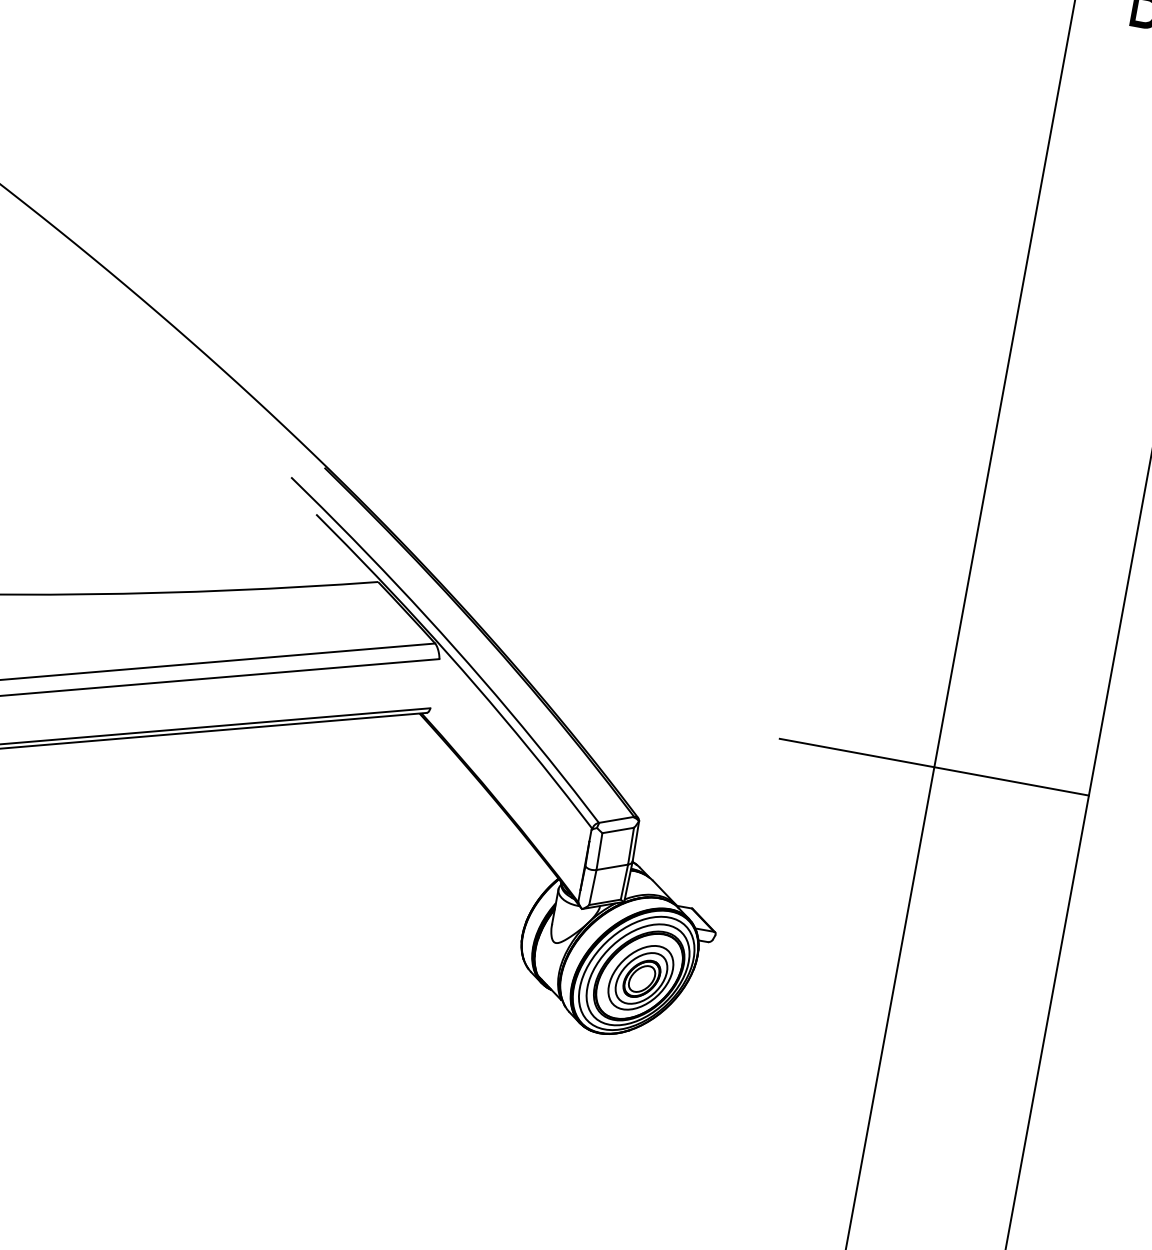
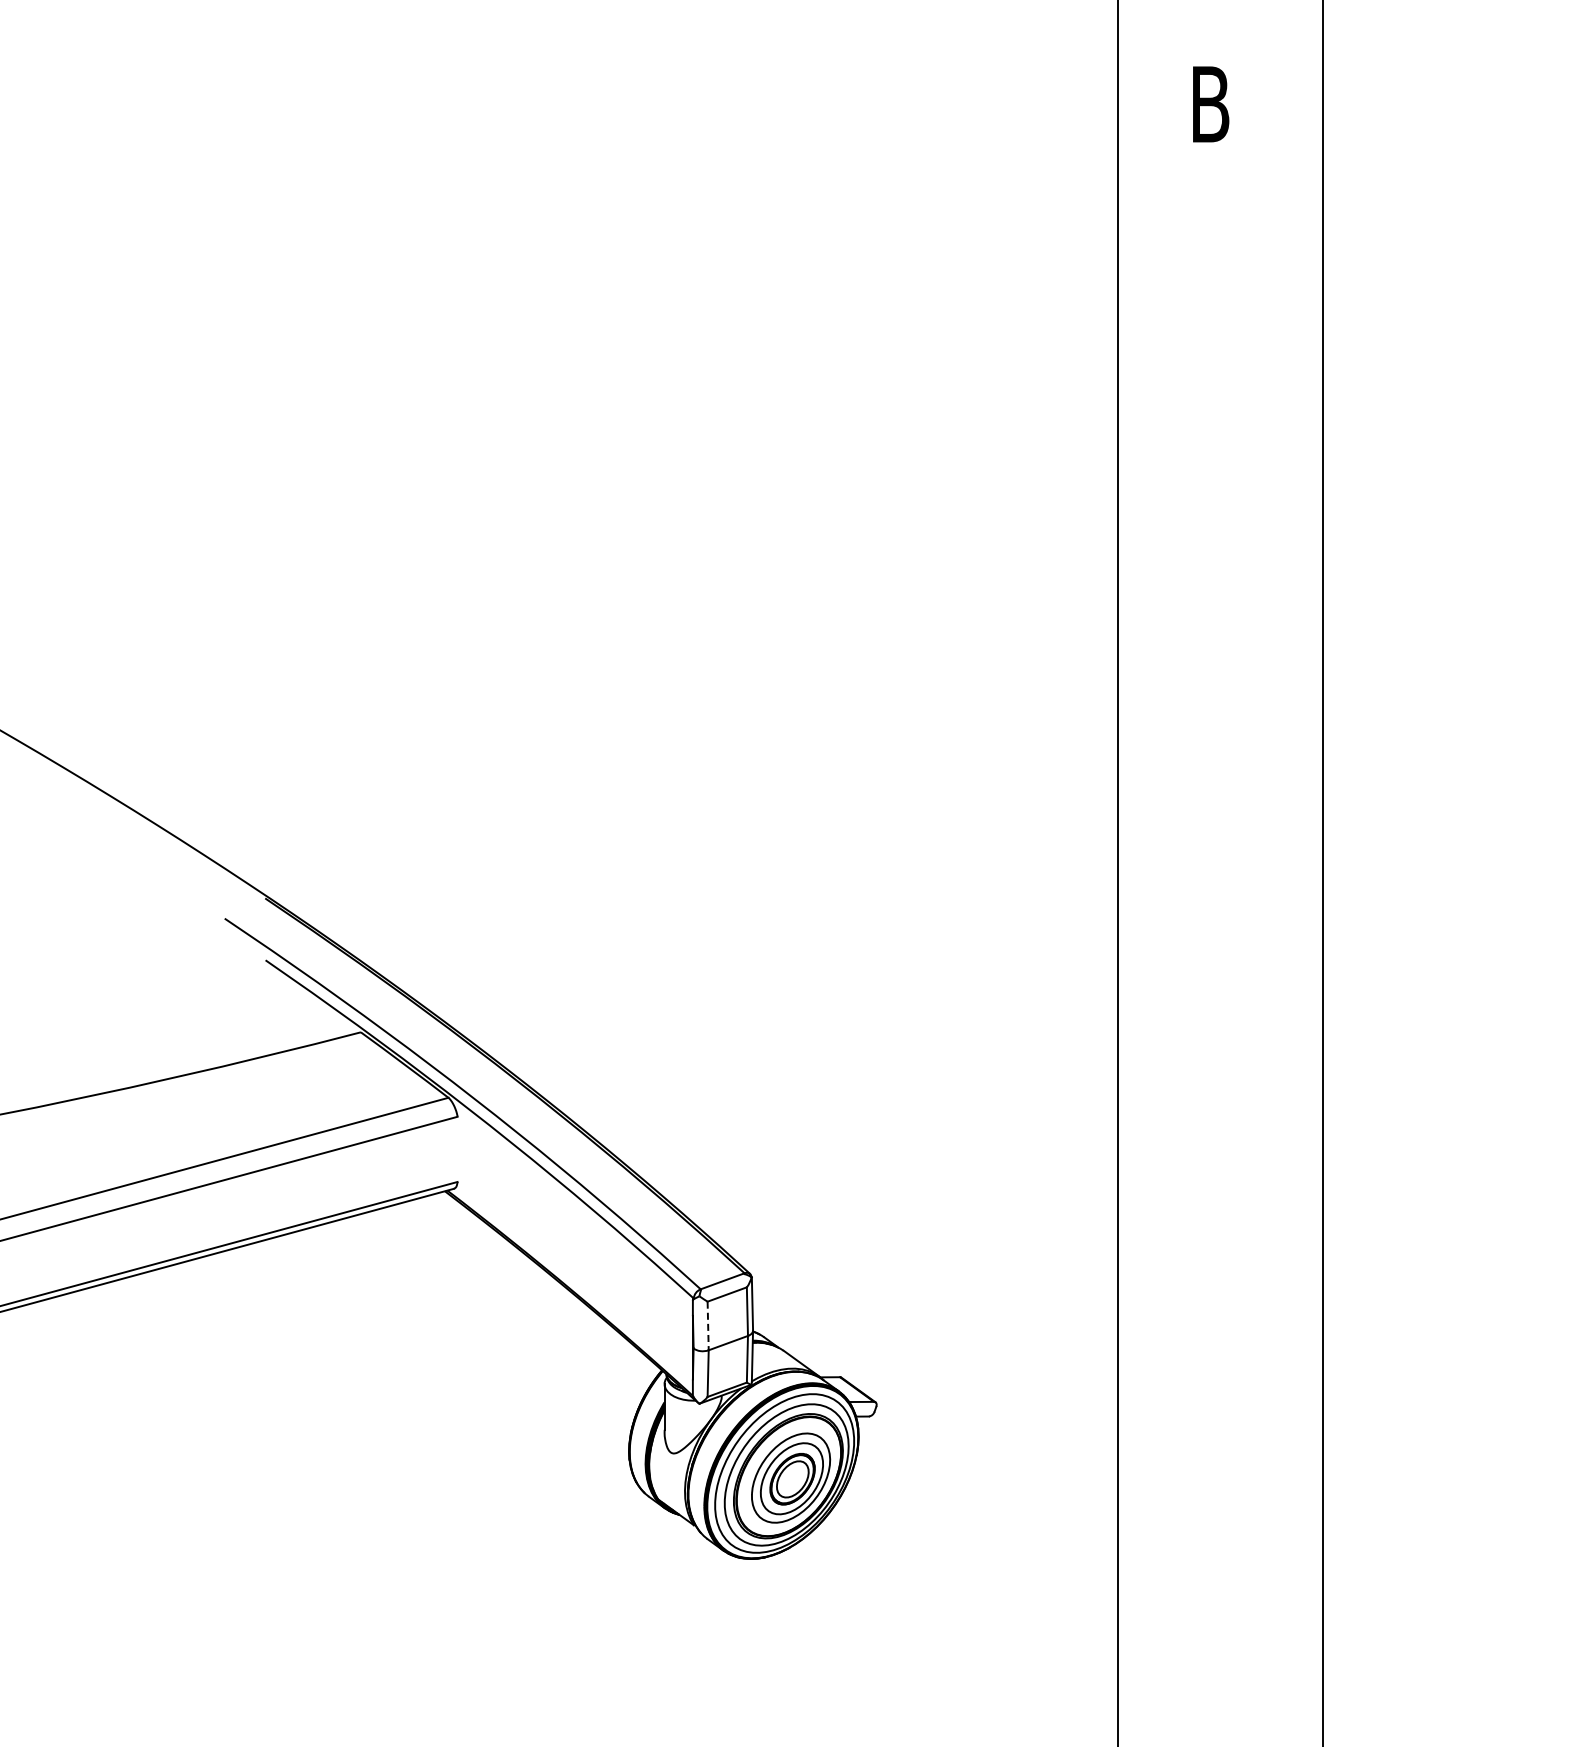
line: (934, 766) -> (1117, 1138), removed
line: (599, 852) -> (708, 1326), solid -> dashed

